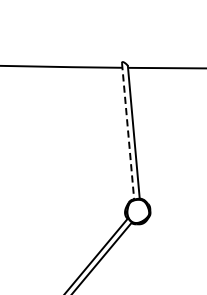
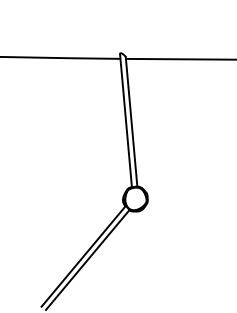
line: (128, 132) -> (126, 121), dashed -> solid

